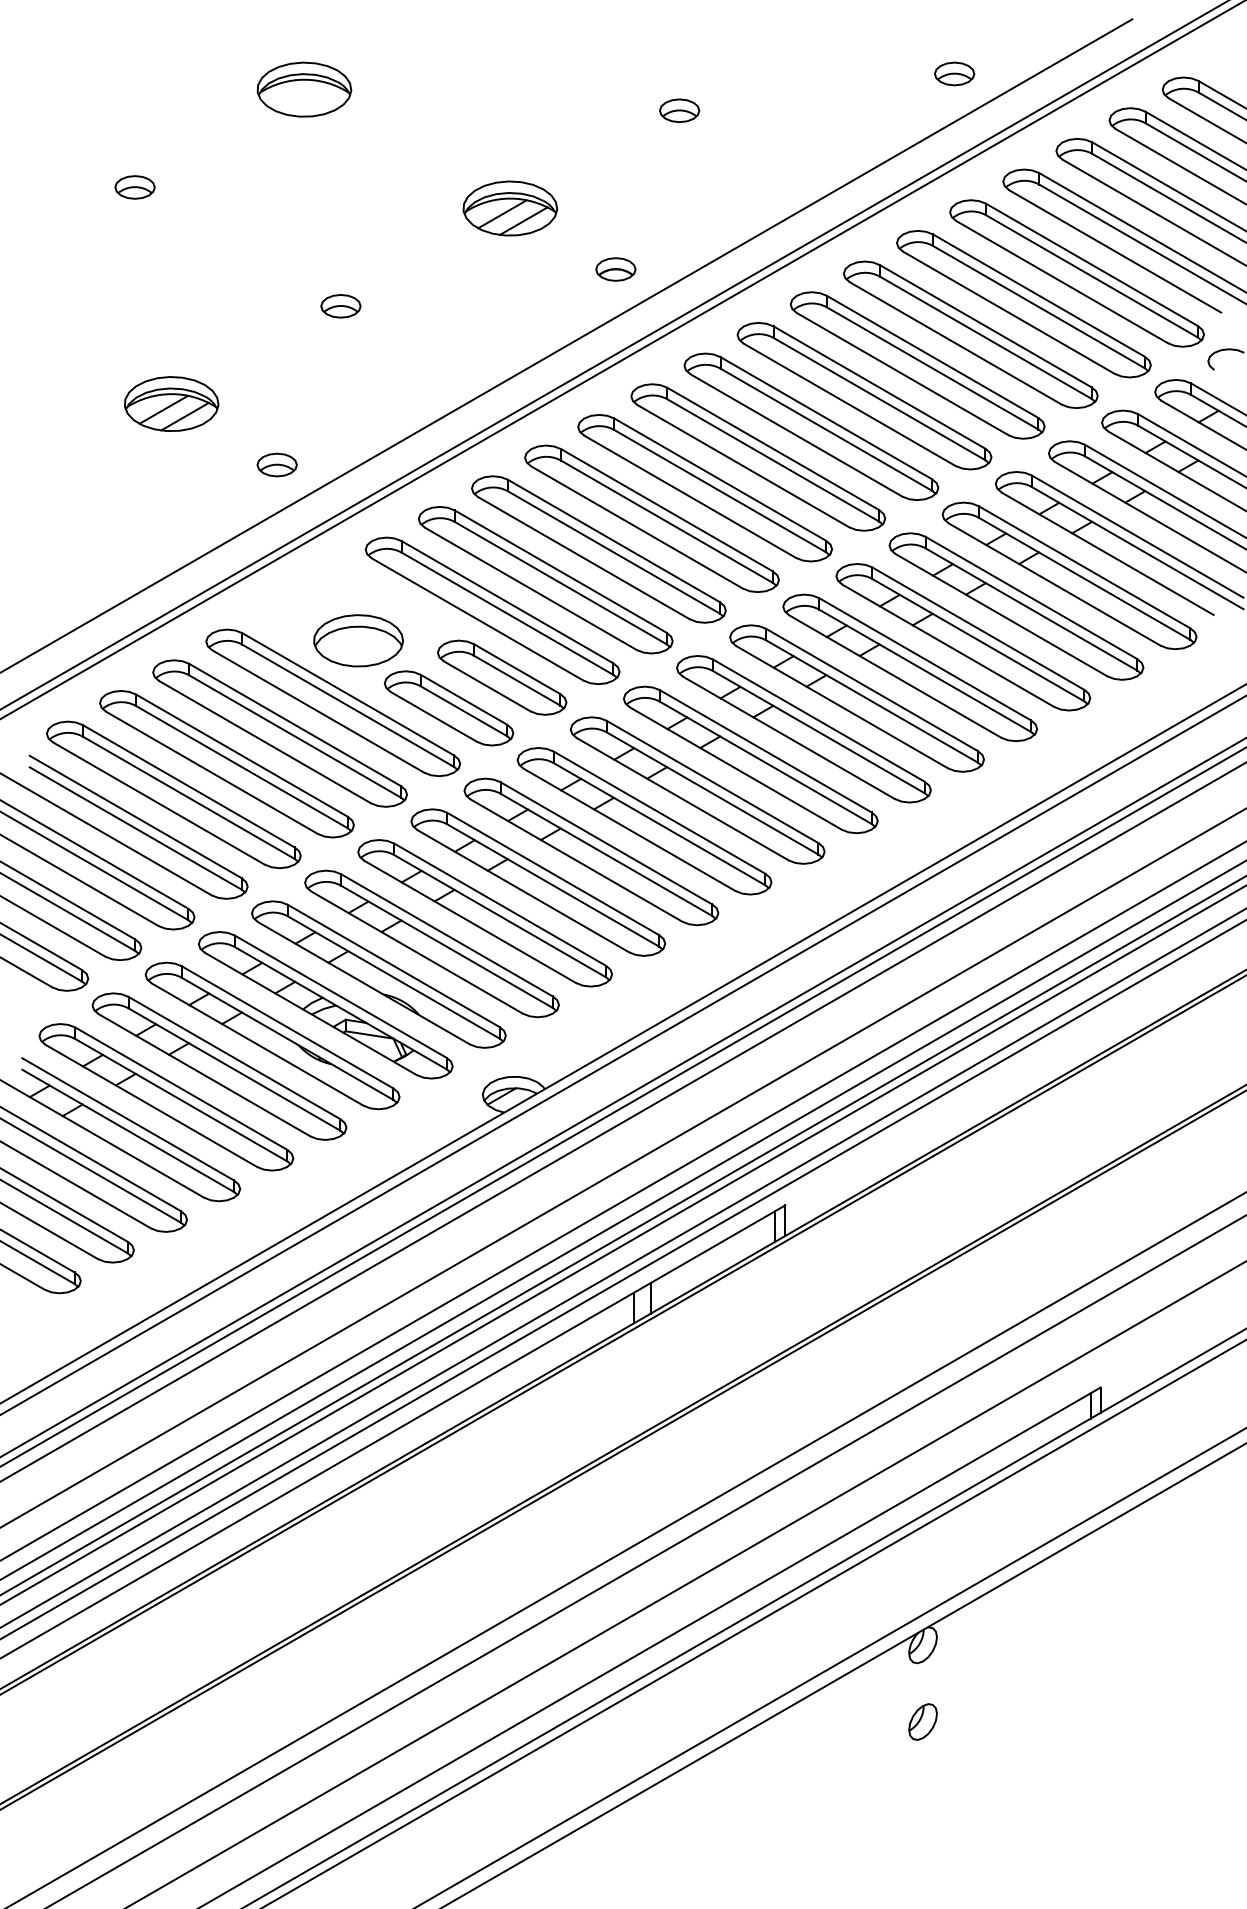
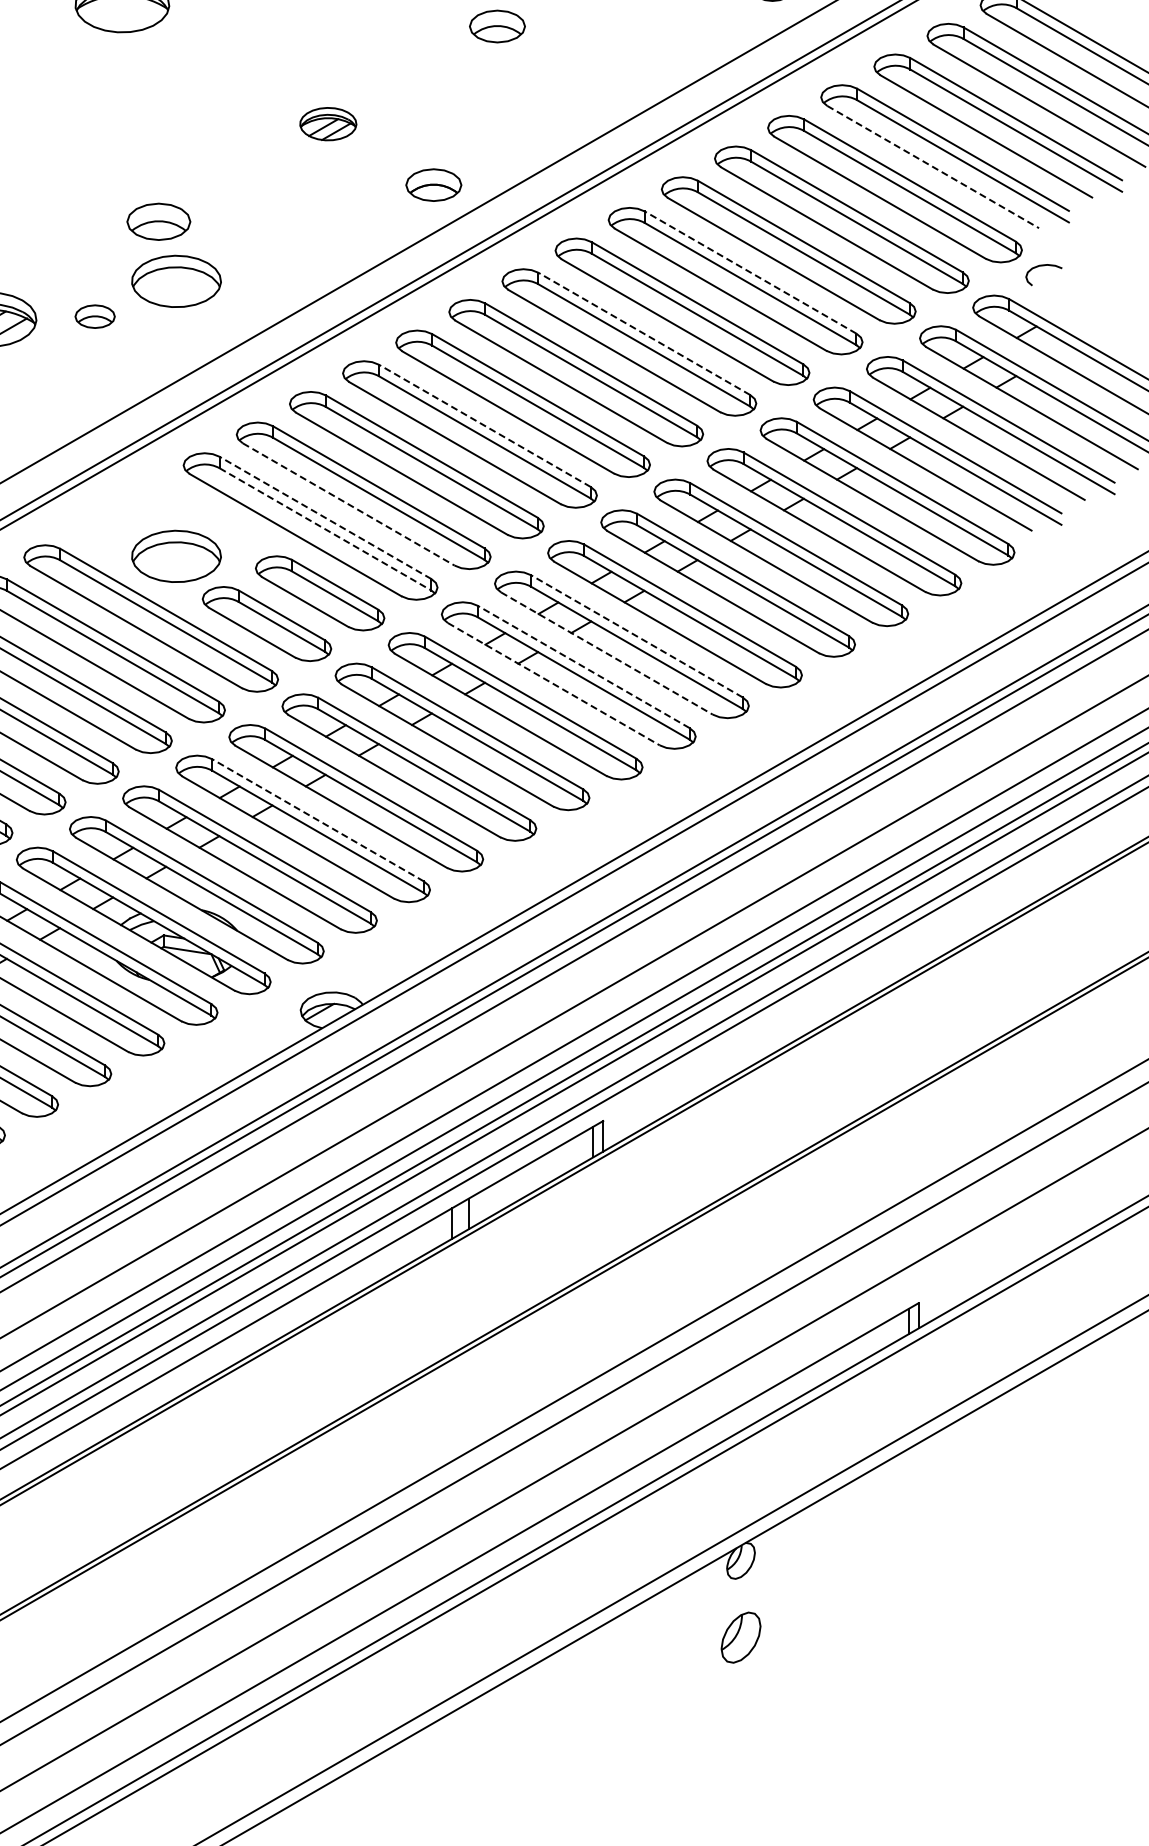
part: (679, 110) -> (497, 26), size x1.4
part: (510, 208) -> (328, 124), size x0.6
line: (1115, 251) -> (933, 167), solid -> dashed
part: (615, 269) -> (433, 185), size x1.4
part: (340, 306) -> (158, 222), size x1.6
line: (932, 356) -> (750, 272), solid -> dashed
part: (358, 365) -> (176, 281), added
line: (825, 417) -> (643, 333), solid -> dashed
part: (276, 464) -> (94, 316), moved
line: (666, 510) -> (484, 426), solid -> dashed
line: (531, 589) -> (349, 505), solid -> dashed
line: (507, 602) -> (325, 518), solid -> dashed
line: (508, 614) -> (326, 530), solid -> dashed
line: (818, 720) -> (636, 636), solid -> dashed
line: (789, 738) -> (607, 654), solid -> dashed
line: (765, 751) -> (583, 667), solid -> dashed
line: (736, 768) -> (554, 684), solid -> dashed
line: (499, 904) -> (317, 820), solid -> dashed
part: (922, 1721) -> (740, 1637), size x1.4

